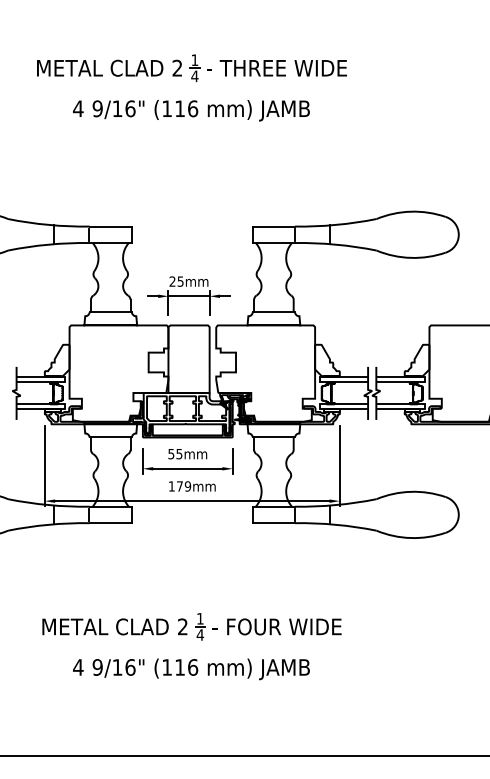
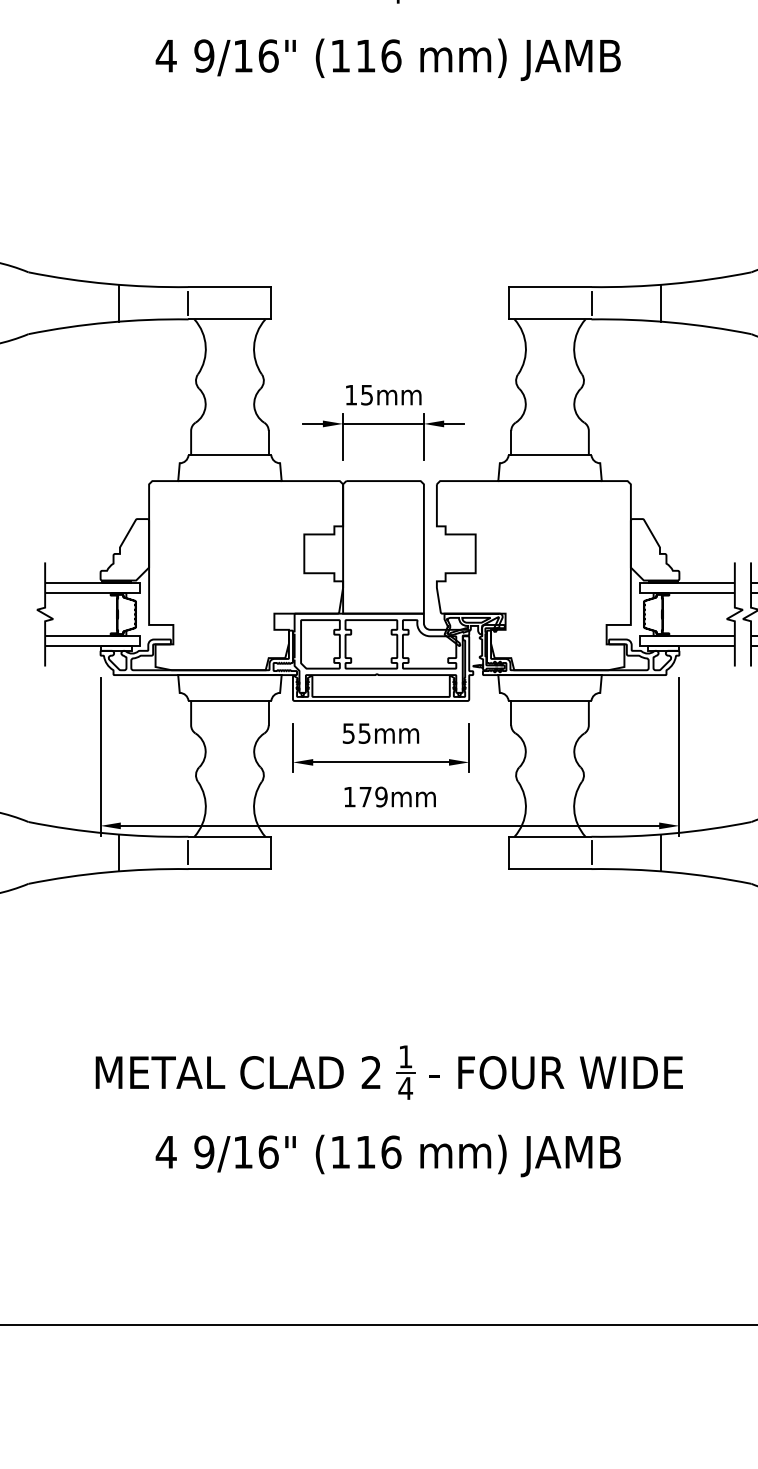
text: (172, 281) -> (351, 394), 25mm -> 15mm

